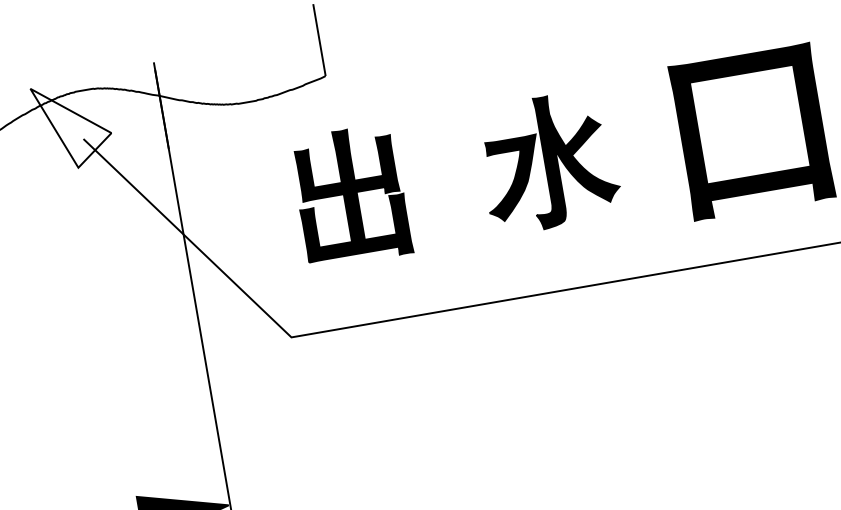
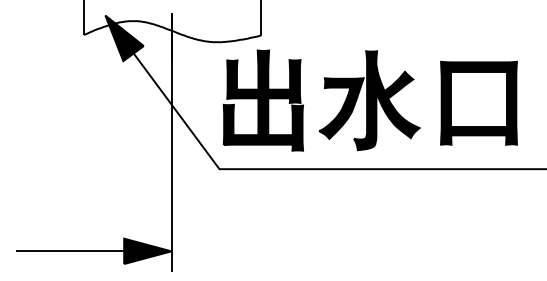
fill: (73, 125) -> (124, 38), added
part: (547, 161) -> (369, 100), size x1.43
part: (349, 196) -> (262, 100), size x1.43

